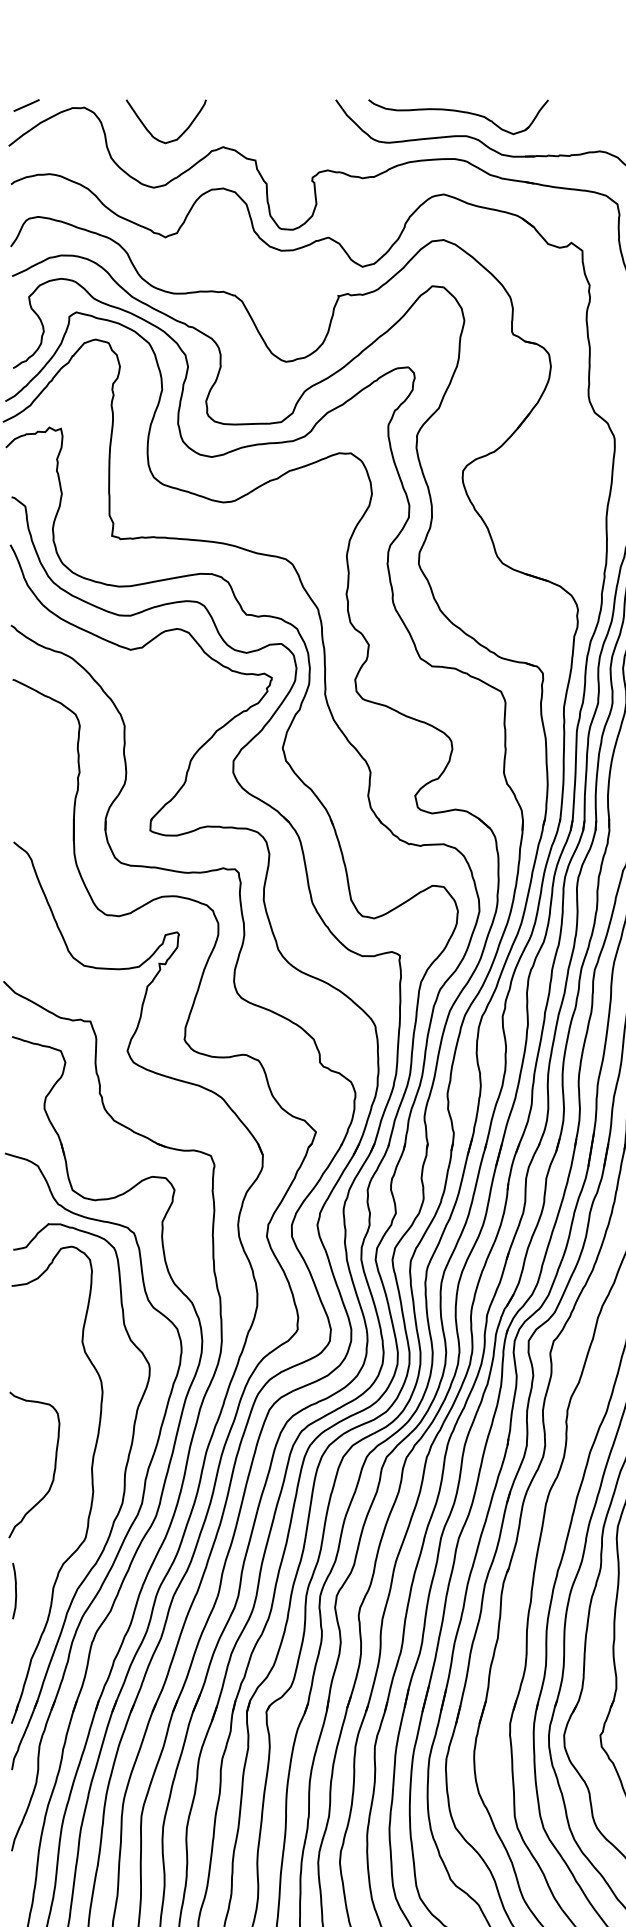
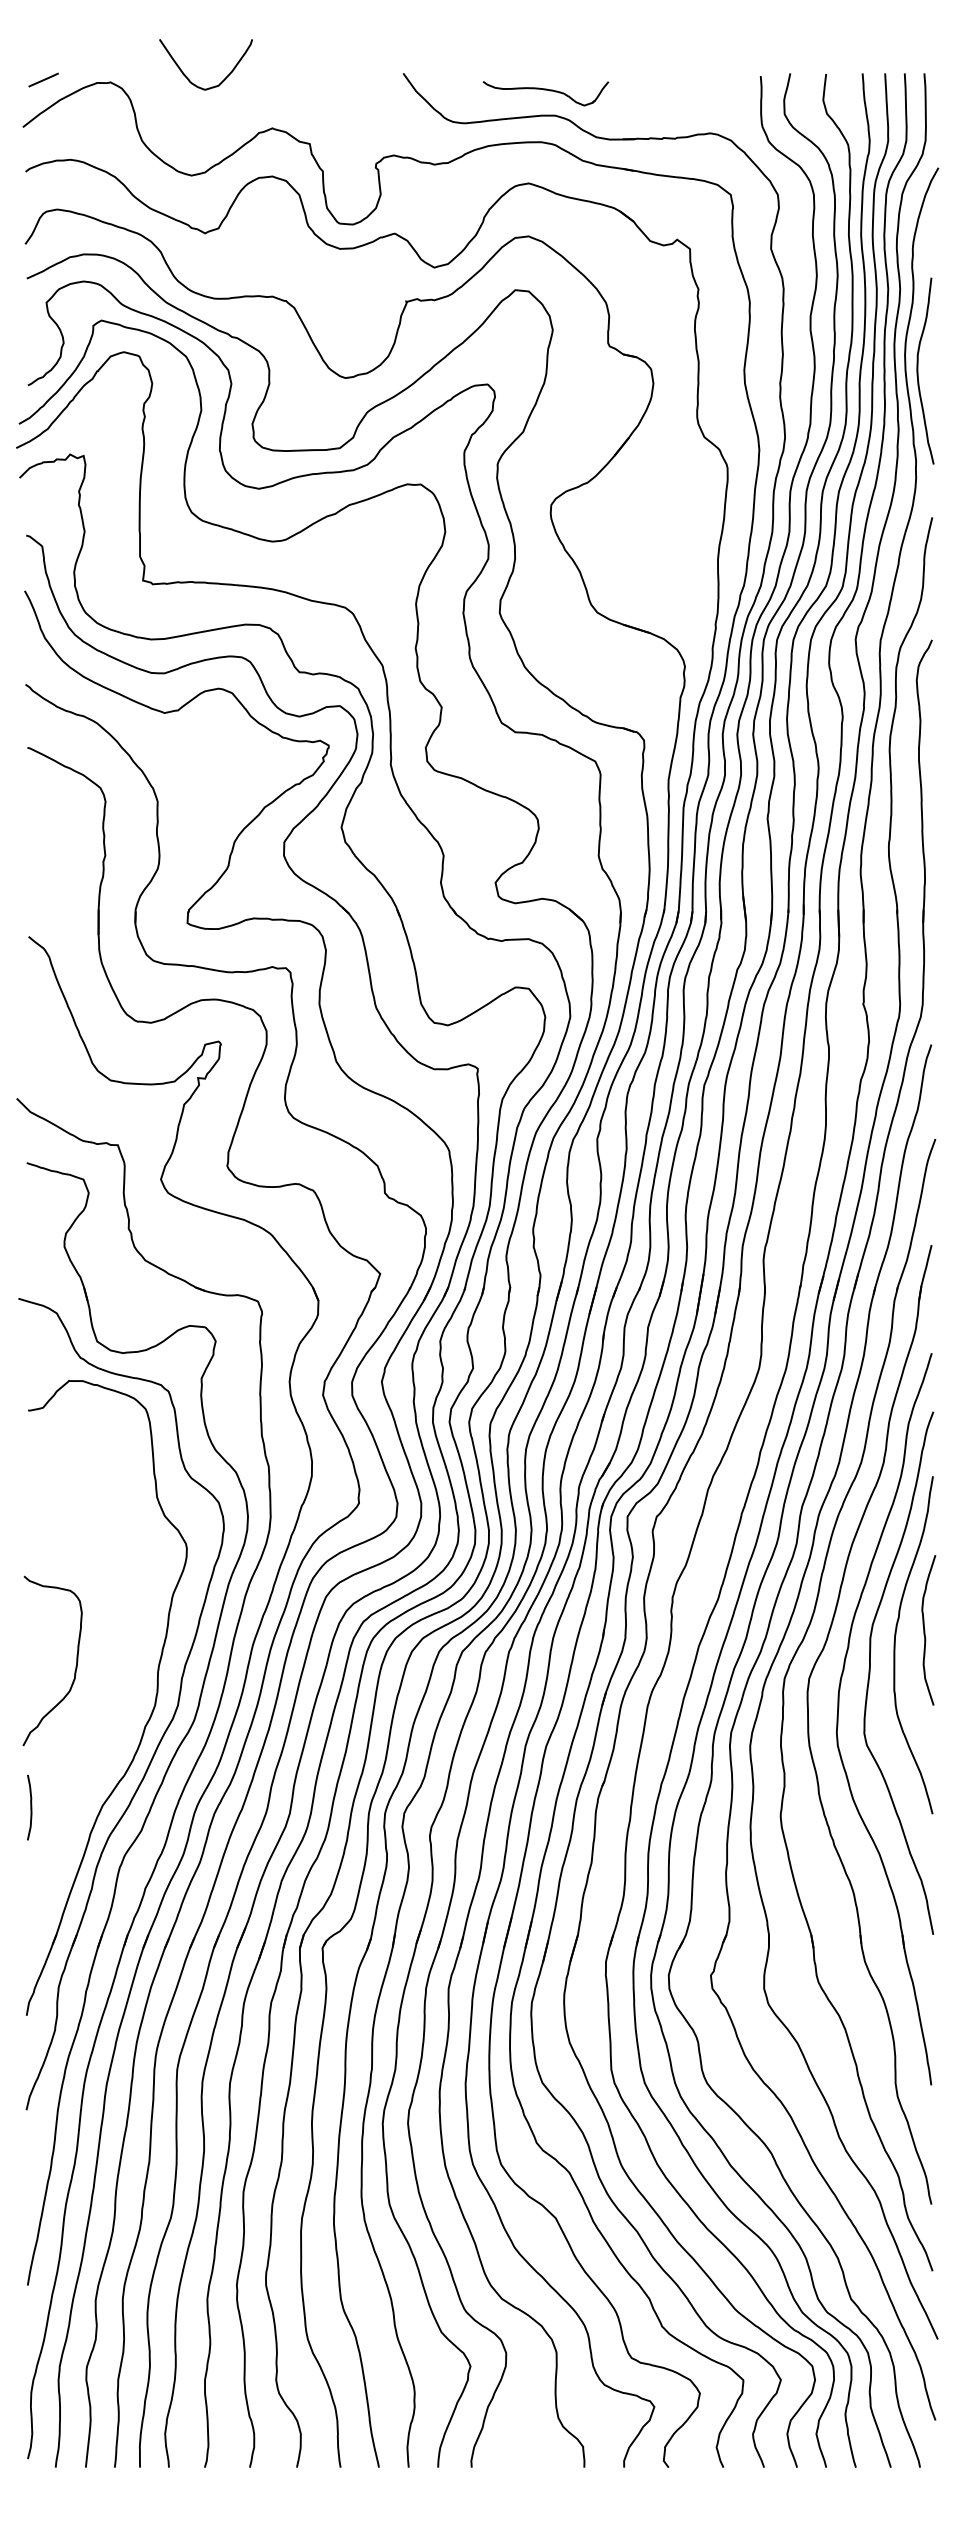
part: (458, 117) -> (545, 93), size x0.6
curve: (150, 131) -> (187, 76), moved
part: (91, 1484) -> (119, 1683), removed

